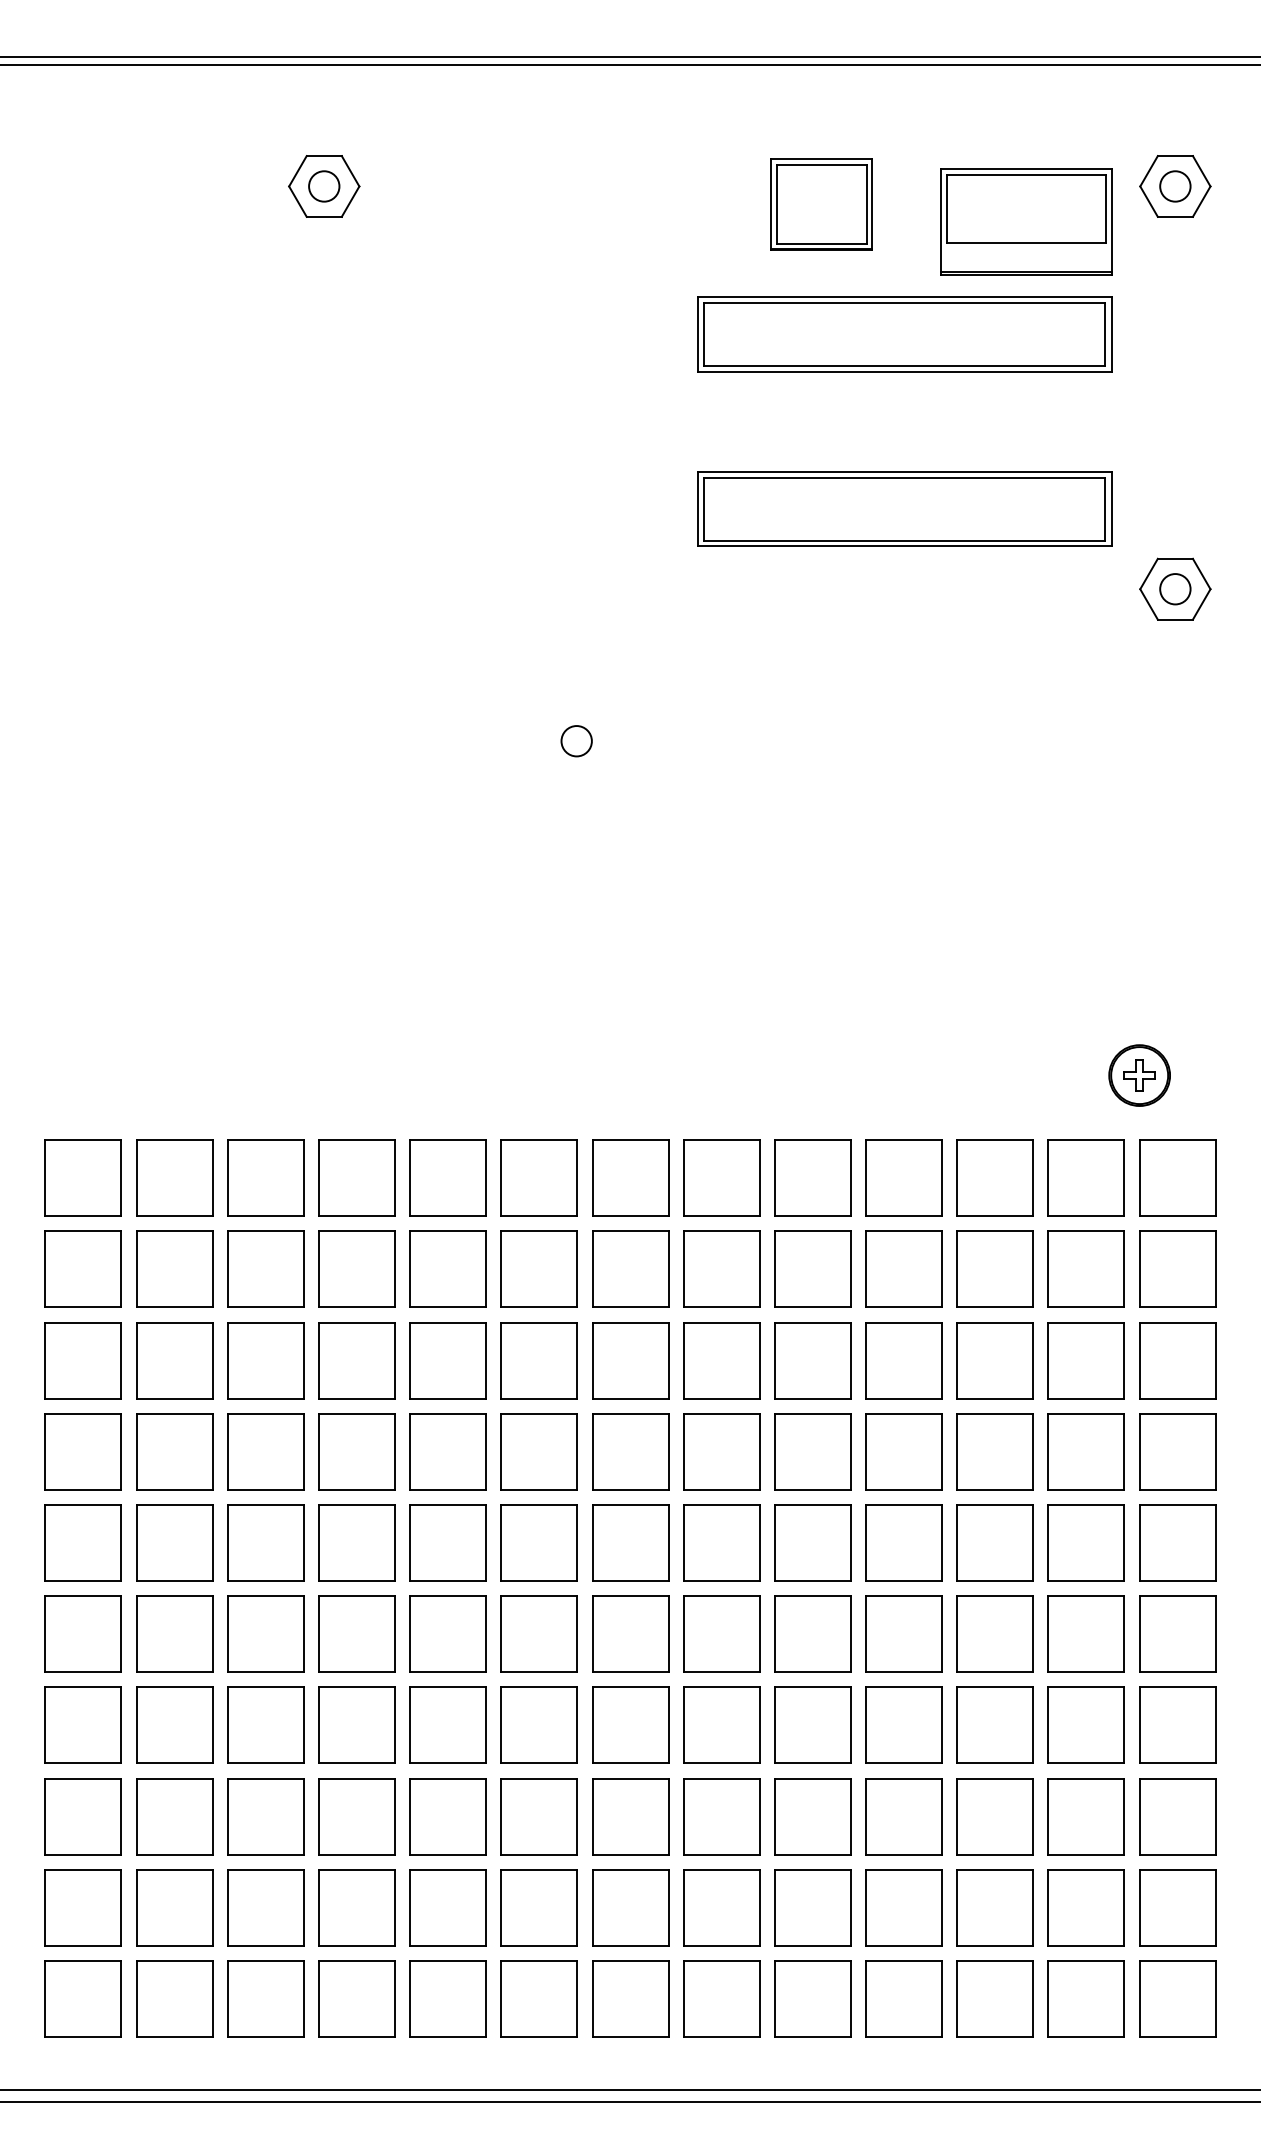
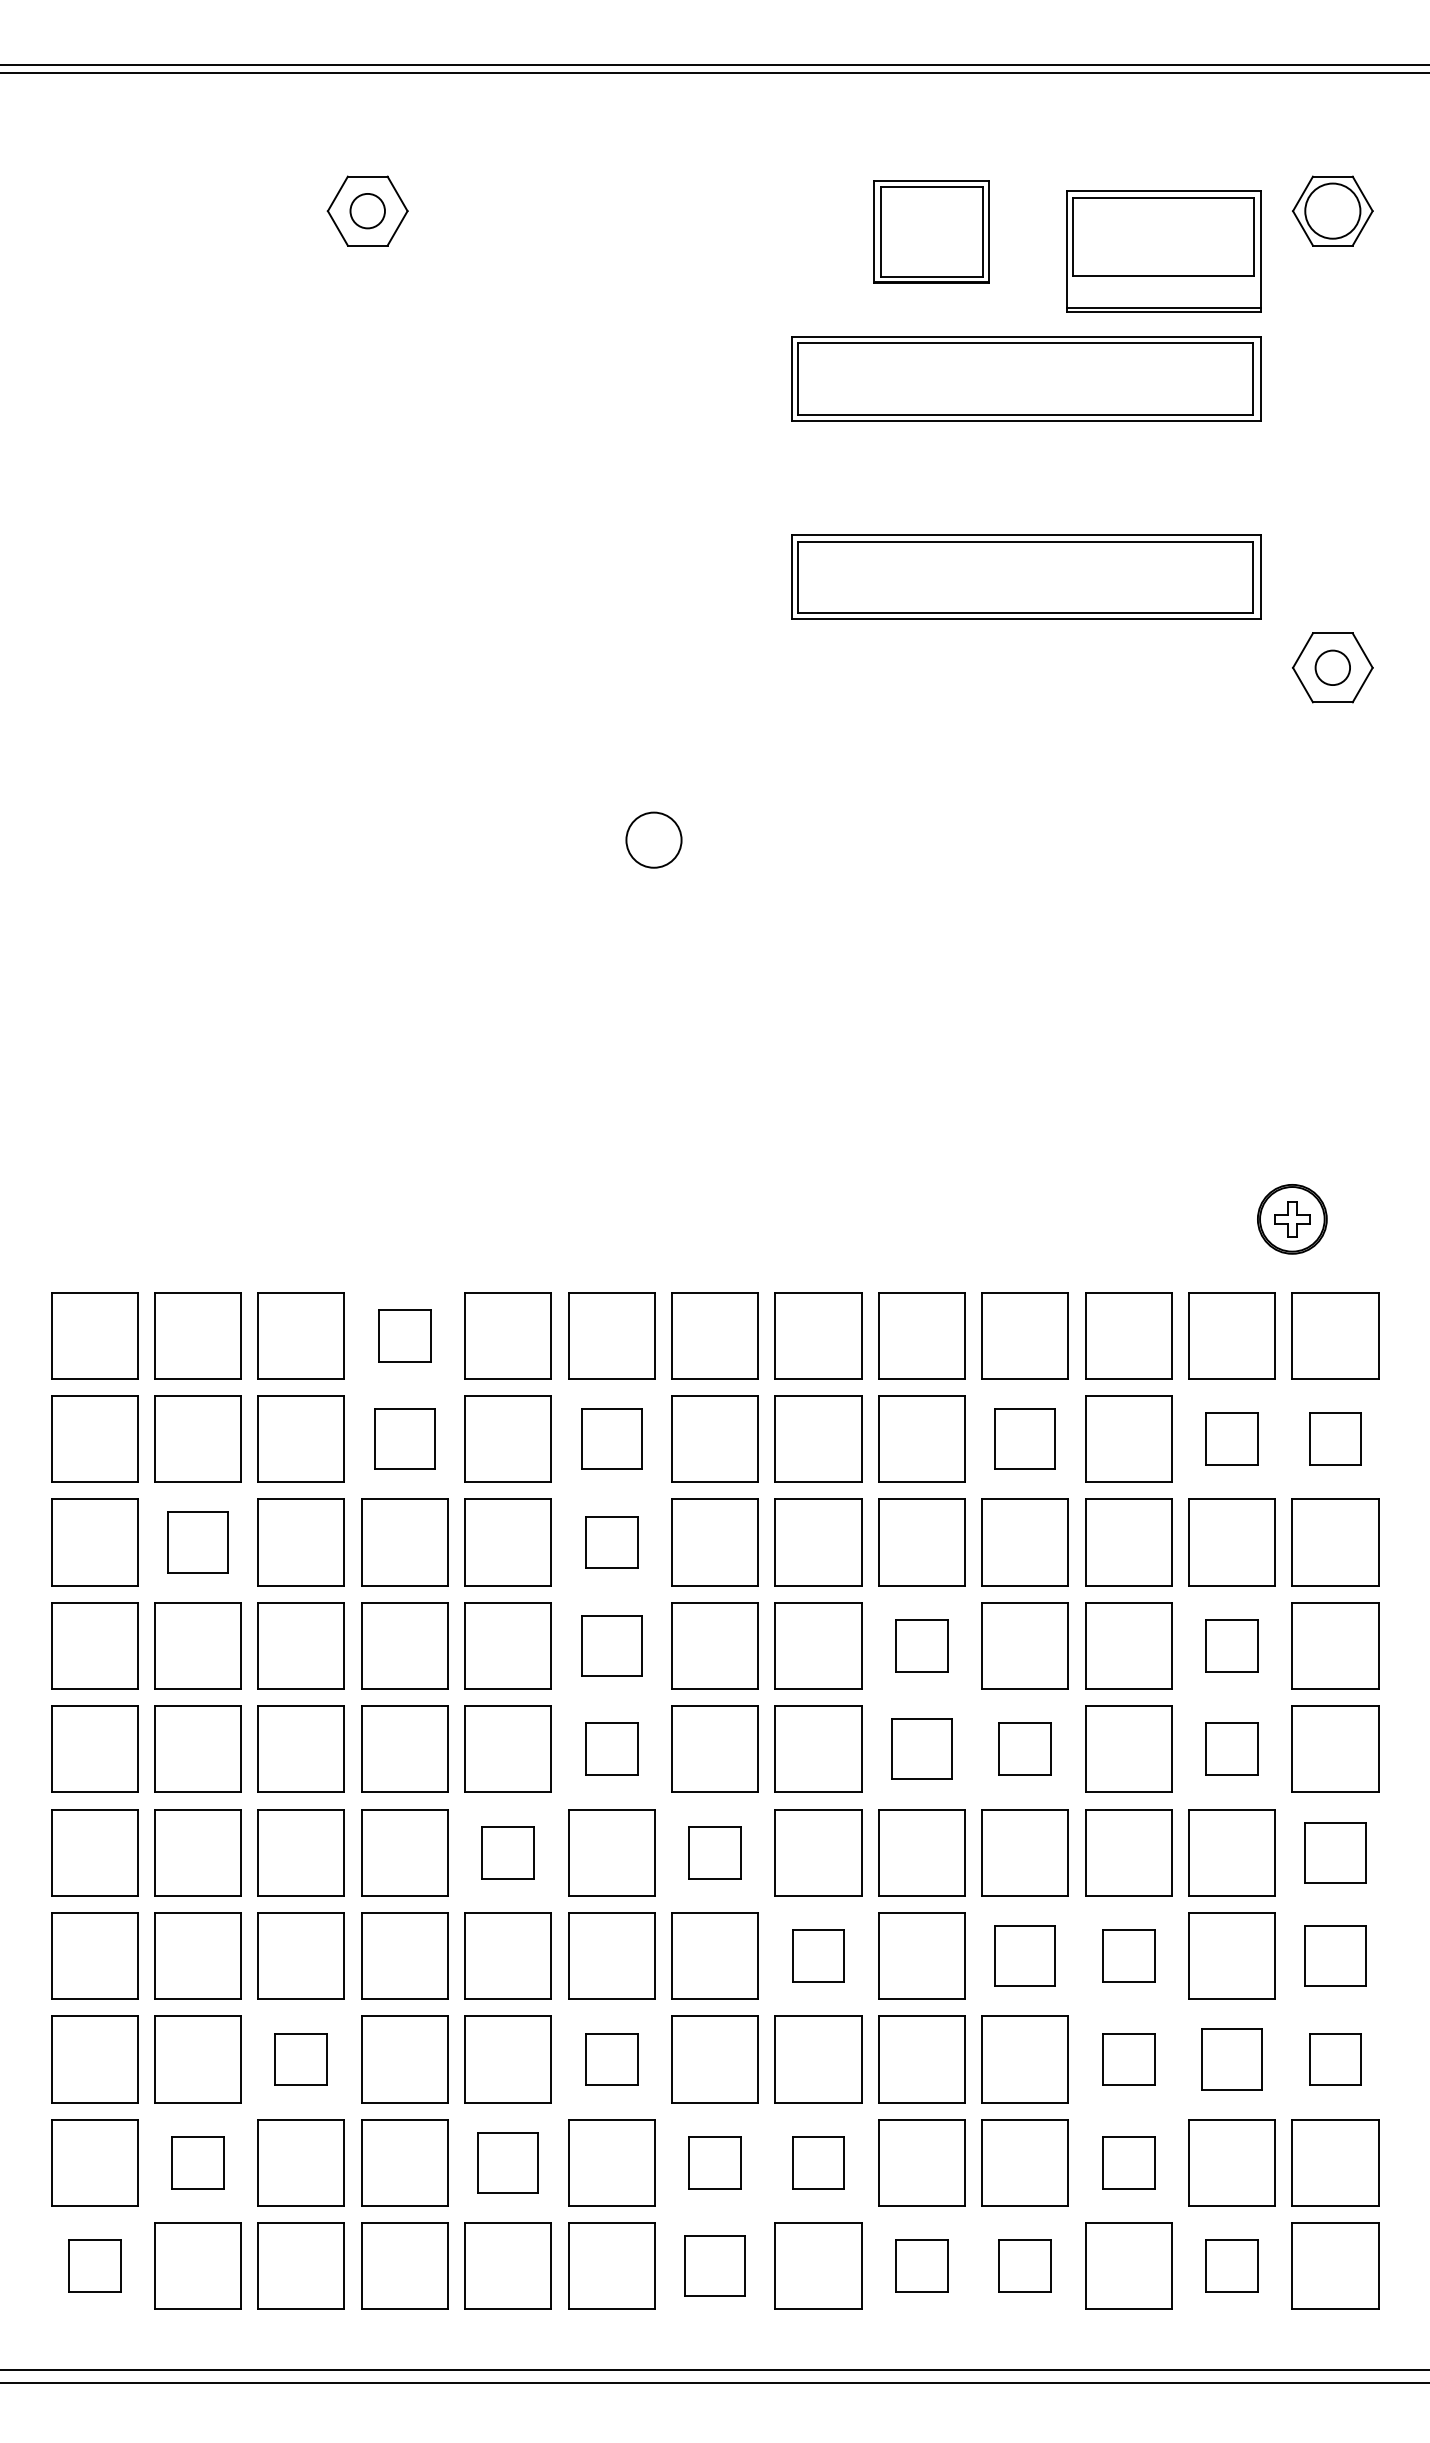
circle: (1175, 185) -> (1332, 210), size x1.6
circle: (576, 740) -> (653, 839), size x1.6
part: (356, 1178) -> (404, 1335), size x0.6
part: (356, 1268) -> (404, 1438), size x0.7
part: (539, 1268) -> (611, 1438), size x0.7
part: (903, 1268) -> (1024, 1438), size x0.7
part: (1086, 1268) -> (1231, 1438), size x0.6
part: (1177, 1268) -> (1335, 1438), size x0.6
part: (174, 1360) -> (197, 1542), size x0.7
part: (539, 1360) -> (611, 1542), size x0.6
part: (539, 1451) -> (611, 1645), size x0.7
part: (812, 1451) -> (921, 1645), size x0.6
part: (1086, 1451) -> (1231, 1645), size x0.6
part: (539, 1542) -> (611, 1748), size x0.6
part: (812, 1542) -> (921, 1748), size x0.7
part: (903, 1542) -> (1024, 1748), size x0.6
part: (1086, 1542) -> (1231, 1748), size x0.6
part: (447, 1633) -> (507, 1852), size x0.6
part: (630, 1633) -> (714, 1852), size x0.6
part: (1177, 1633) -> (1335, 1852), size x0.7
part: (721, 1724) -> (818, 1955), size x0.6
part: (903, 1724) -> (1024, 1955), size x0.7
part: (995, 1724) -> (1128, 1955), size x0.6
part: (1177, 1724) -> (1335, 1955), size x0.7
part: (264, 1816) -> (300, 2059), size x0.6
part: (539, 1816) -> (611, 2059), size x0.6
part: (995, 1816) -> (1128, 2059), size x0.6
part: (1086, 1816) -> (1231, 2059), size x0.7
part: (1177, 1816) -> (1335, 2059), size x0.6
part: (174, 1907) -> (197, 2162), size x0.6
part: (447, 1907) -> (507, 2162), size x0.7
part: (630, 1907) -> (714, 2162), size x0.6
part: (721, 1907) -> (818, 2162), size x0.6
part: (995, 1907) -> (1128, 2162), size x0.6
part: (83, 1998) -> (94, 2265), size x0.6
part: (630, 1998) -> (714, 2265), size x0.7
part: (812, 1998) -> (921, 2265), size x0.6
part: (903, 1998) -> (1024, 2265), size x0.6
part: (1086, 1998) -> (1231, 2265), size x0.6

